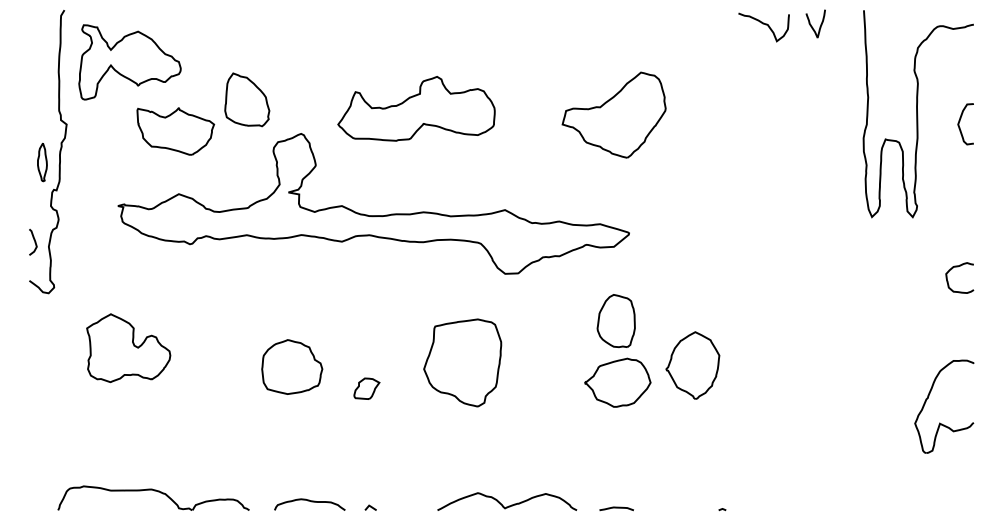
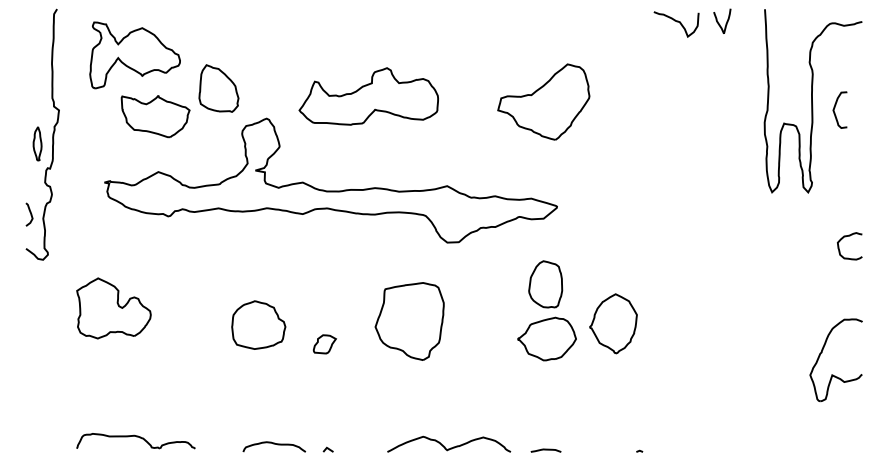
part: (129, 62) -> (134, 55), moved
curve: (960, 122) -> (835, 108), moved
part: (153, 497) -> (135, 440), size x0.7

